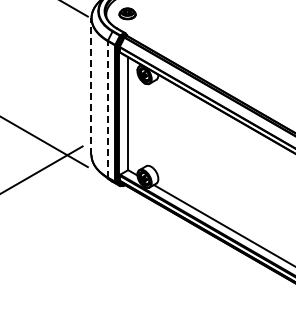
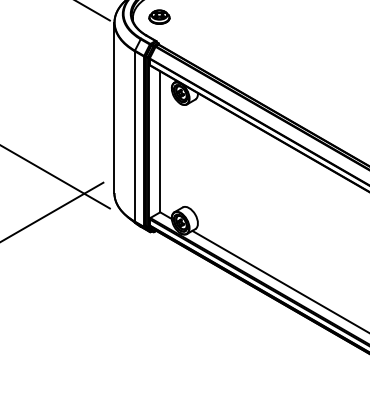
line: (91, 86) -> (114, 107), dashed -> solid
line: (107, 108) -> (134, 135), dashed -> solid

